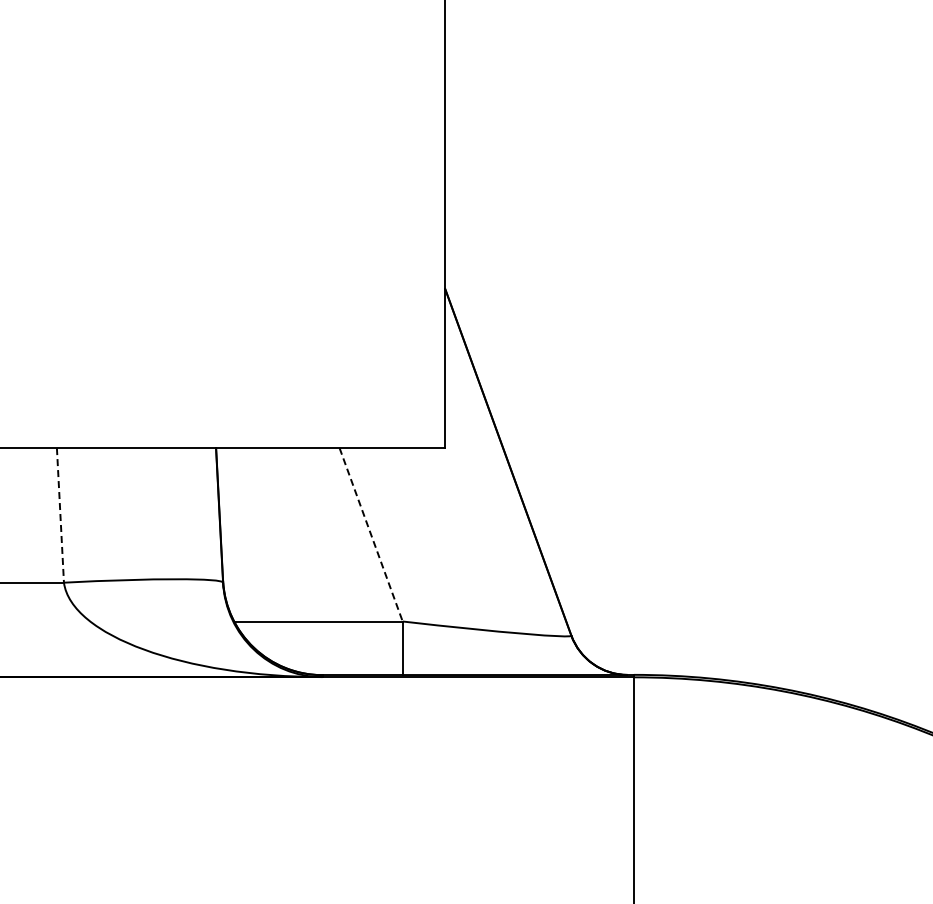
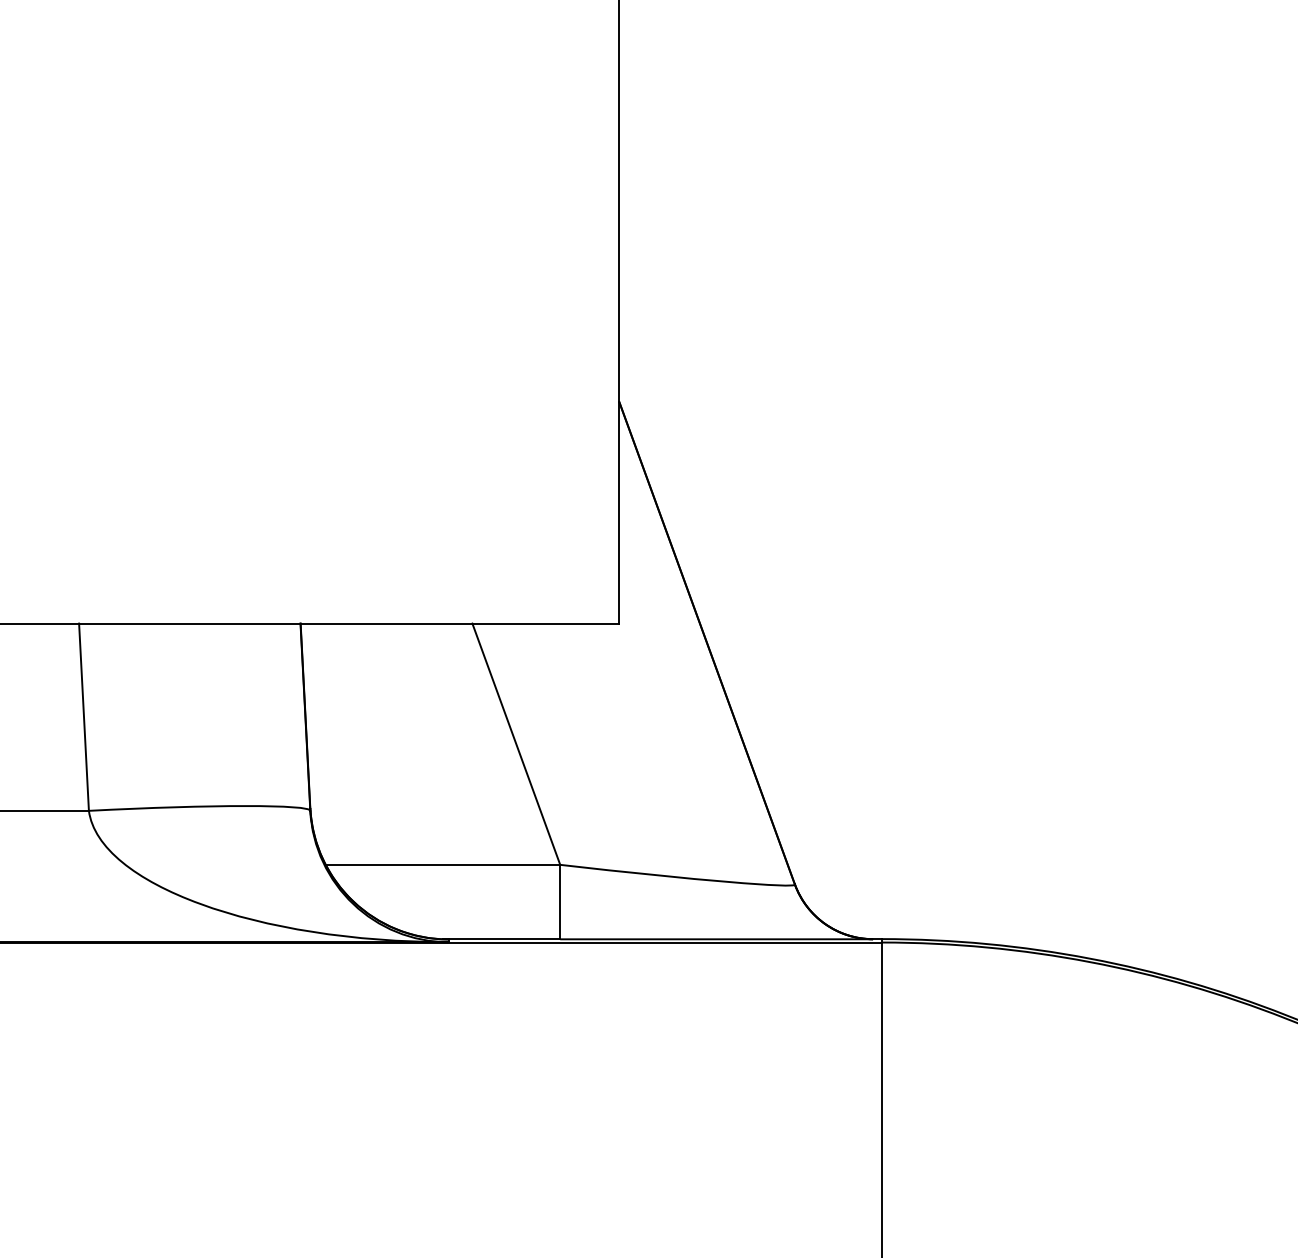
line: (60, 515) -> (84, 717), dashed -> solid
line: (371, 535) -> (516, 745), dashed -> solid

